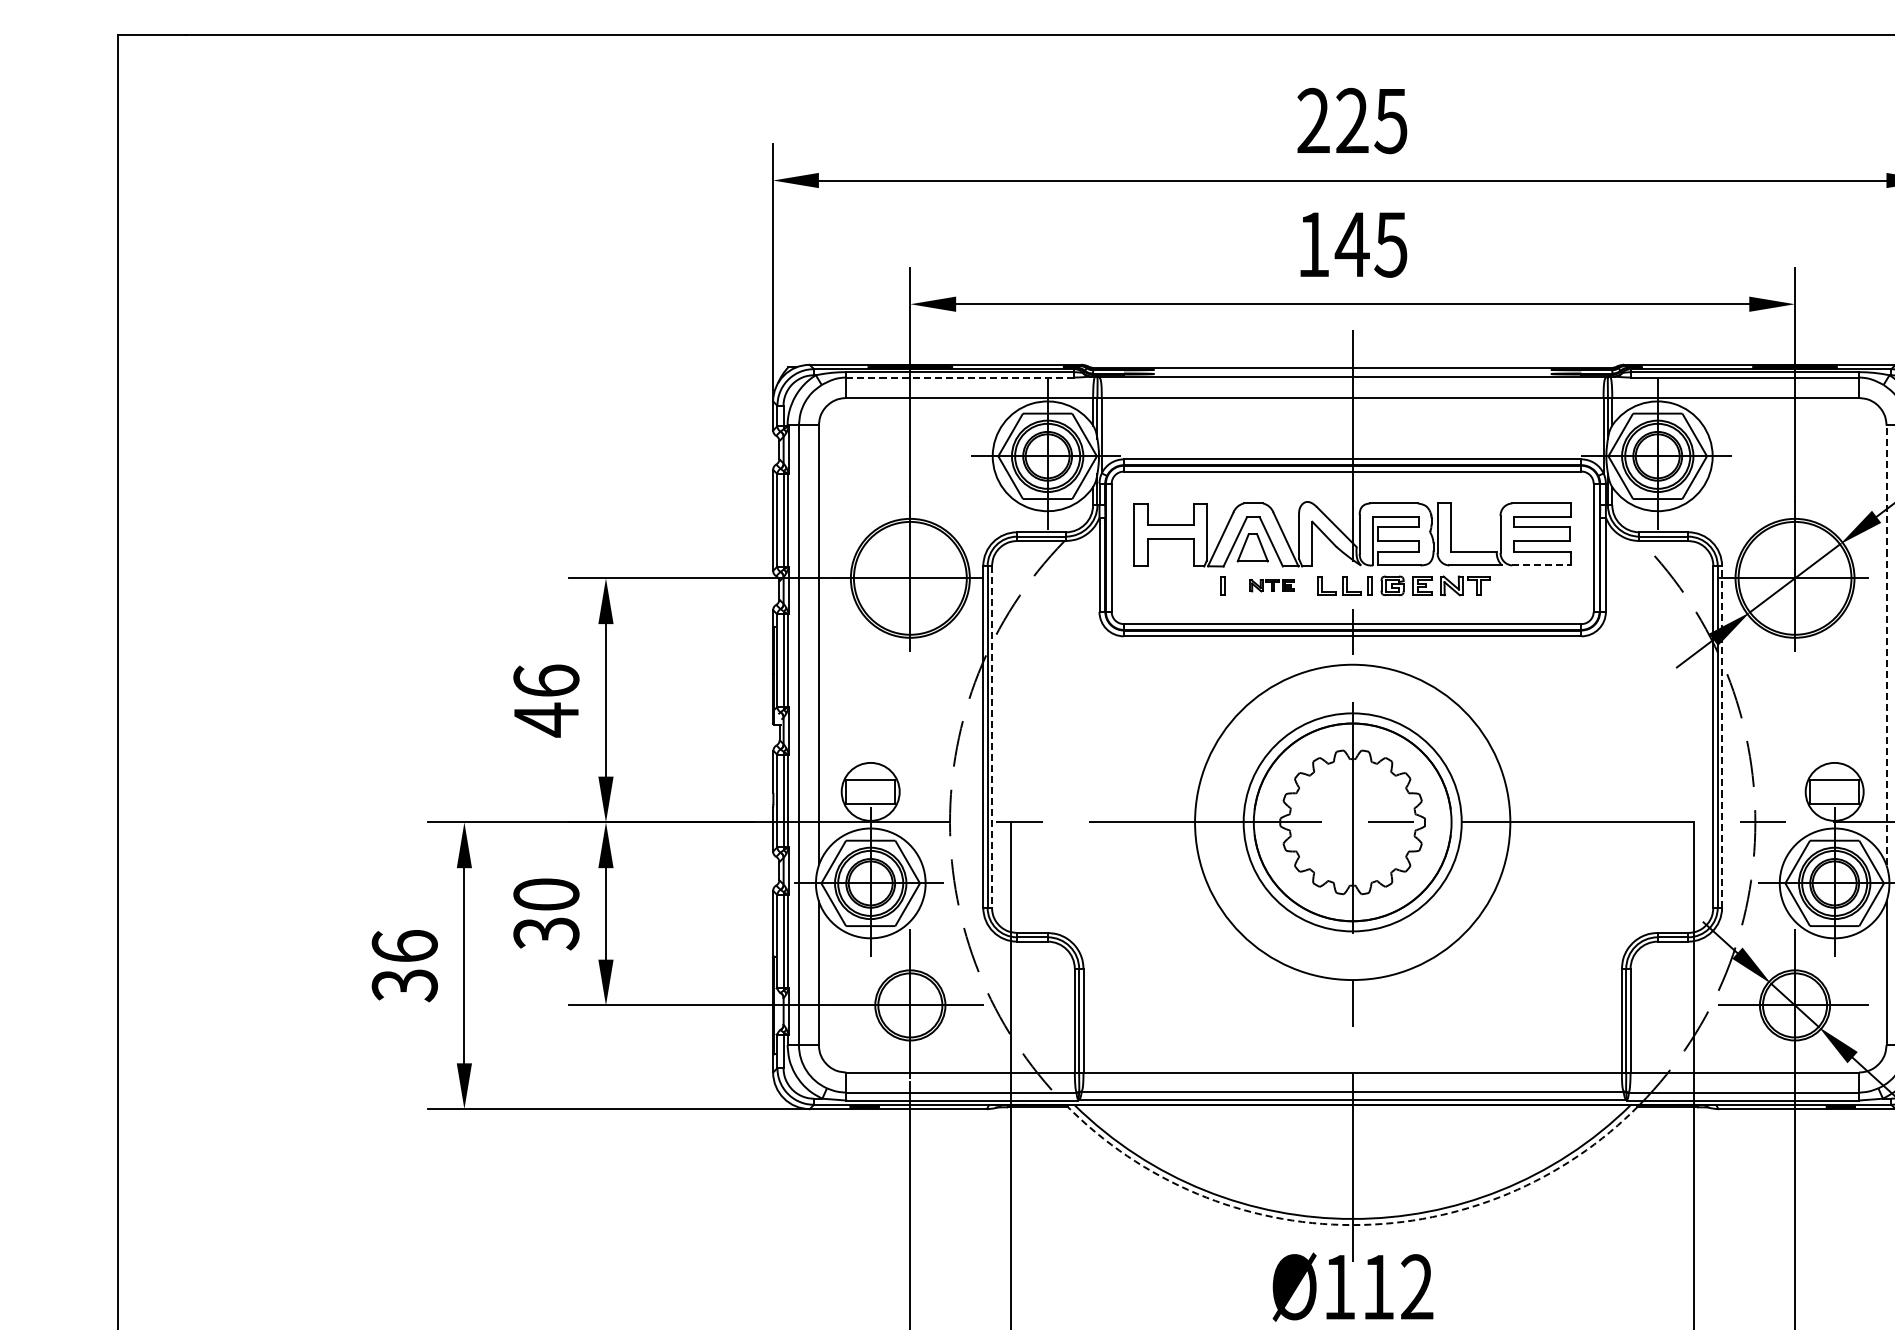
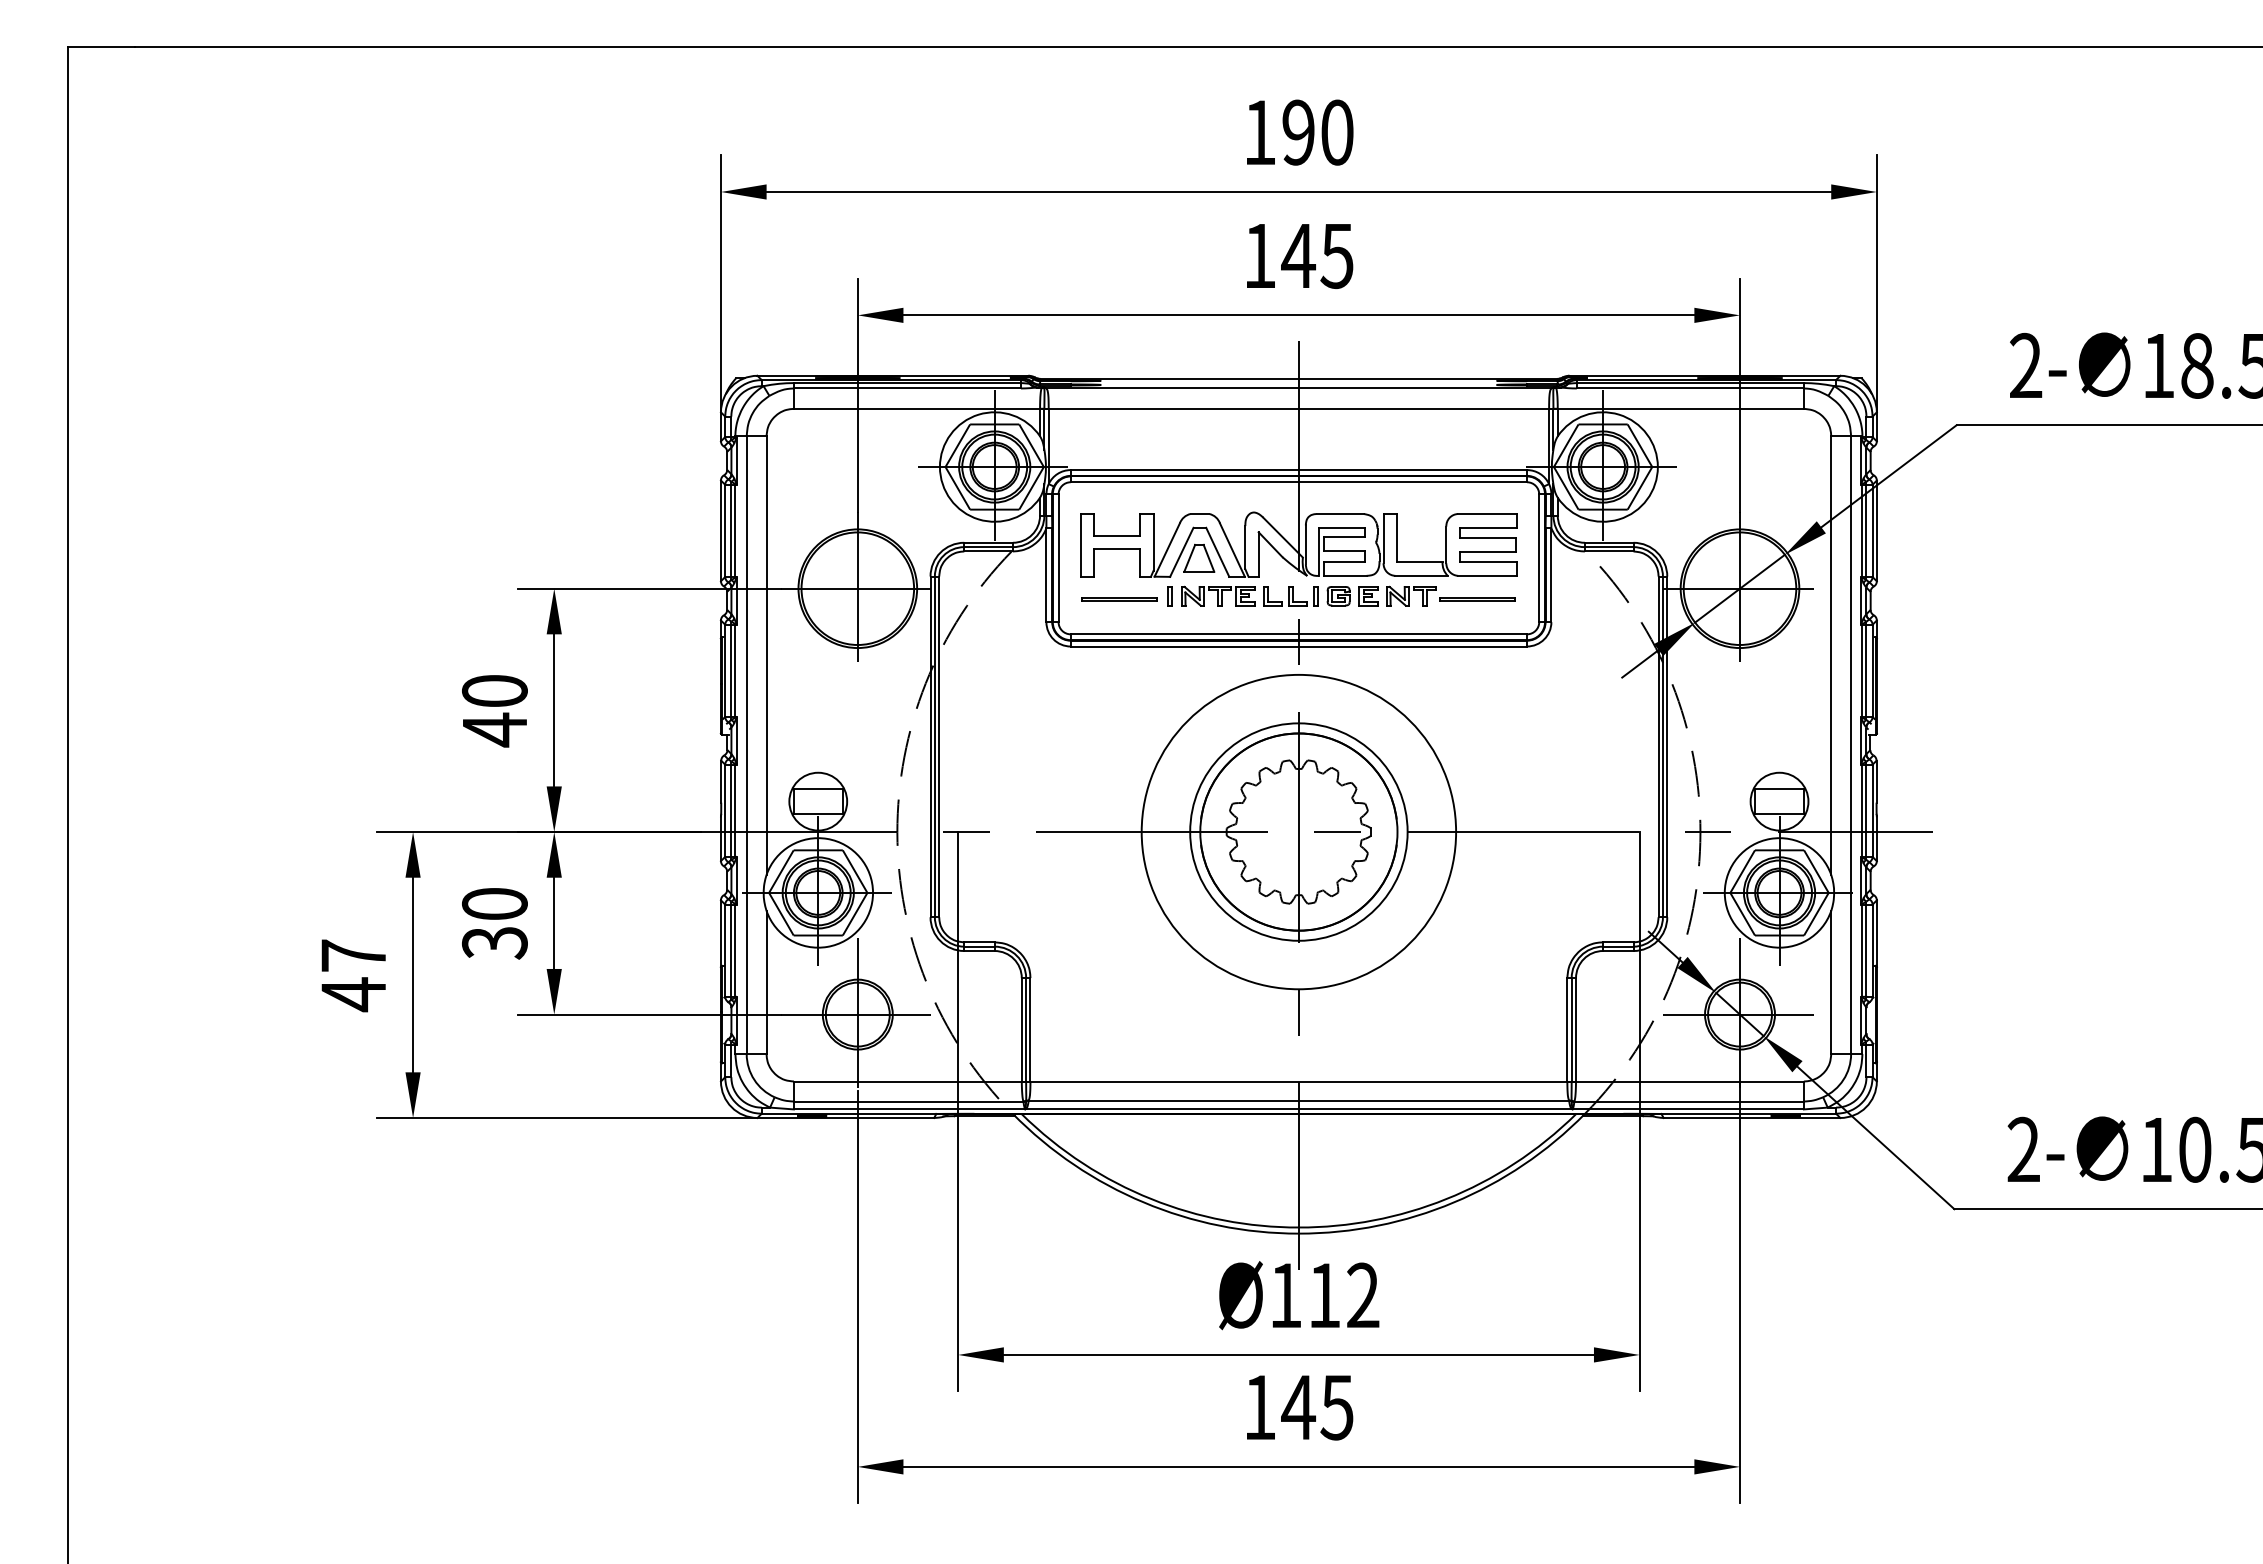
text: (1352, 120) -> (1298, 132), 225 -> 190
line: (960, 377) -> (907, 388), dashed -> solid
line: (1541, 565) -> (1487, 575), dashed -> solid
part: (1272, 585) -> (1218, 595), size x1.67
line: (1172, 588) -> (1119, 598), added
line: (1531, 588) -> (1477, 598), added
line: (1886, 645) -> (1831, 655), dashed -> solid
text: (546, 680) -> (494, 690), 46 -> 40
line: (1722, 736) -> (1667, 746), dashed -> solid
line: (992, 737) -> (939, 747), dashed -> solid
text: (404, 966) -> (353, 975), 36 -> 47
arc: (1352, 1224) -> (1298, 1233), dashed -> solid

